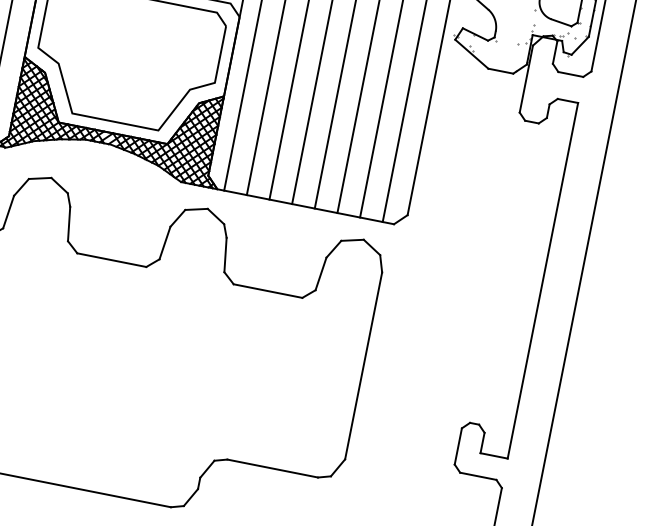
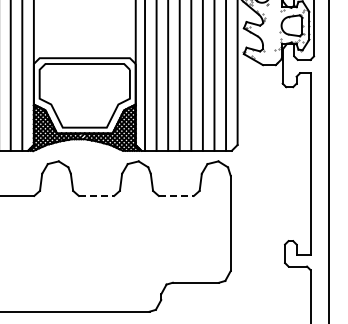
line: (111, 259) -> (96, 195), solid -> dashed
line: (268, 290) -> (176, 195), solid -> dashed

